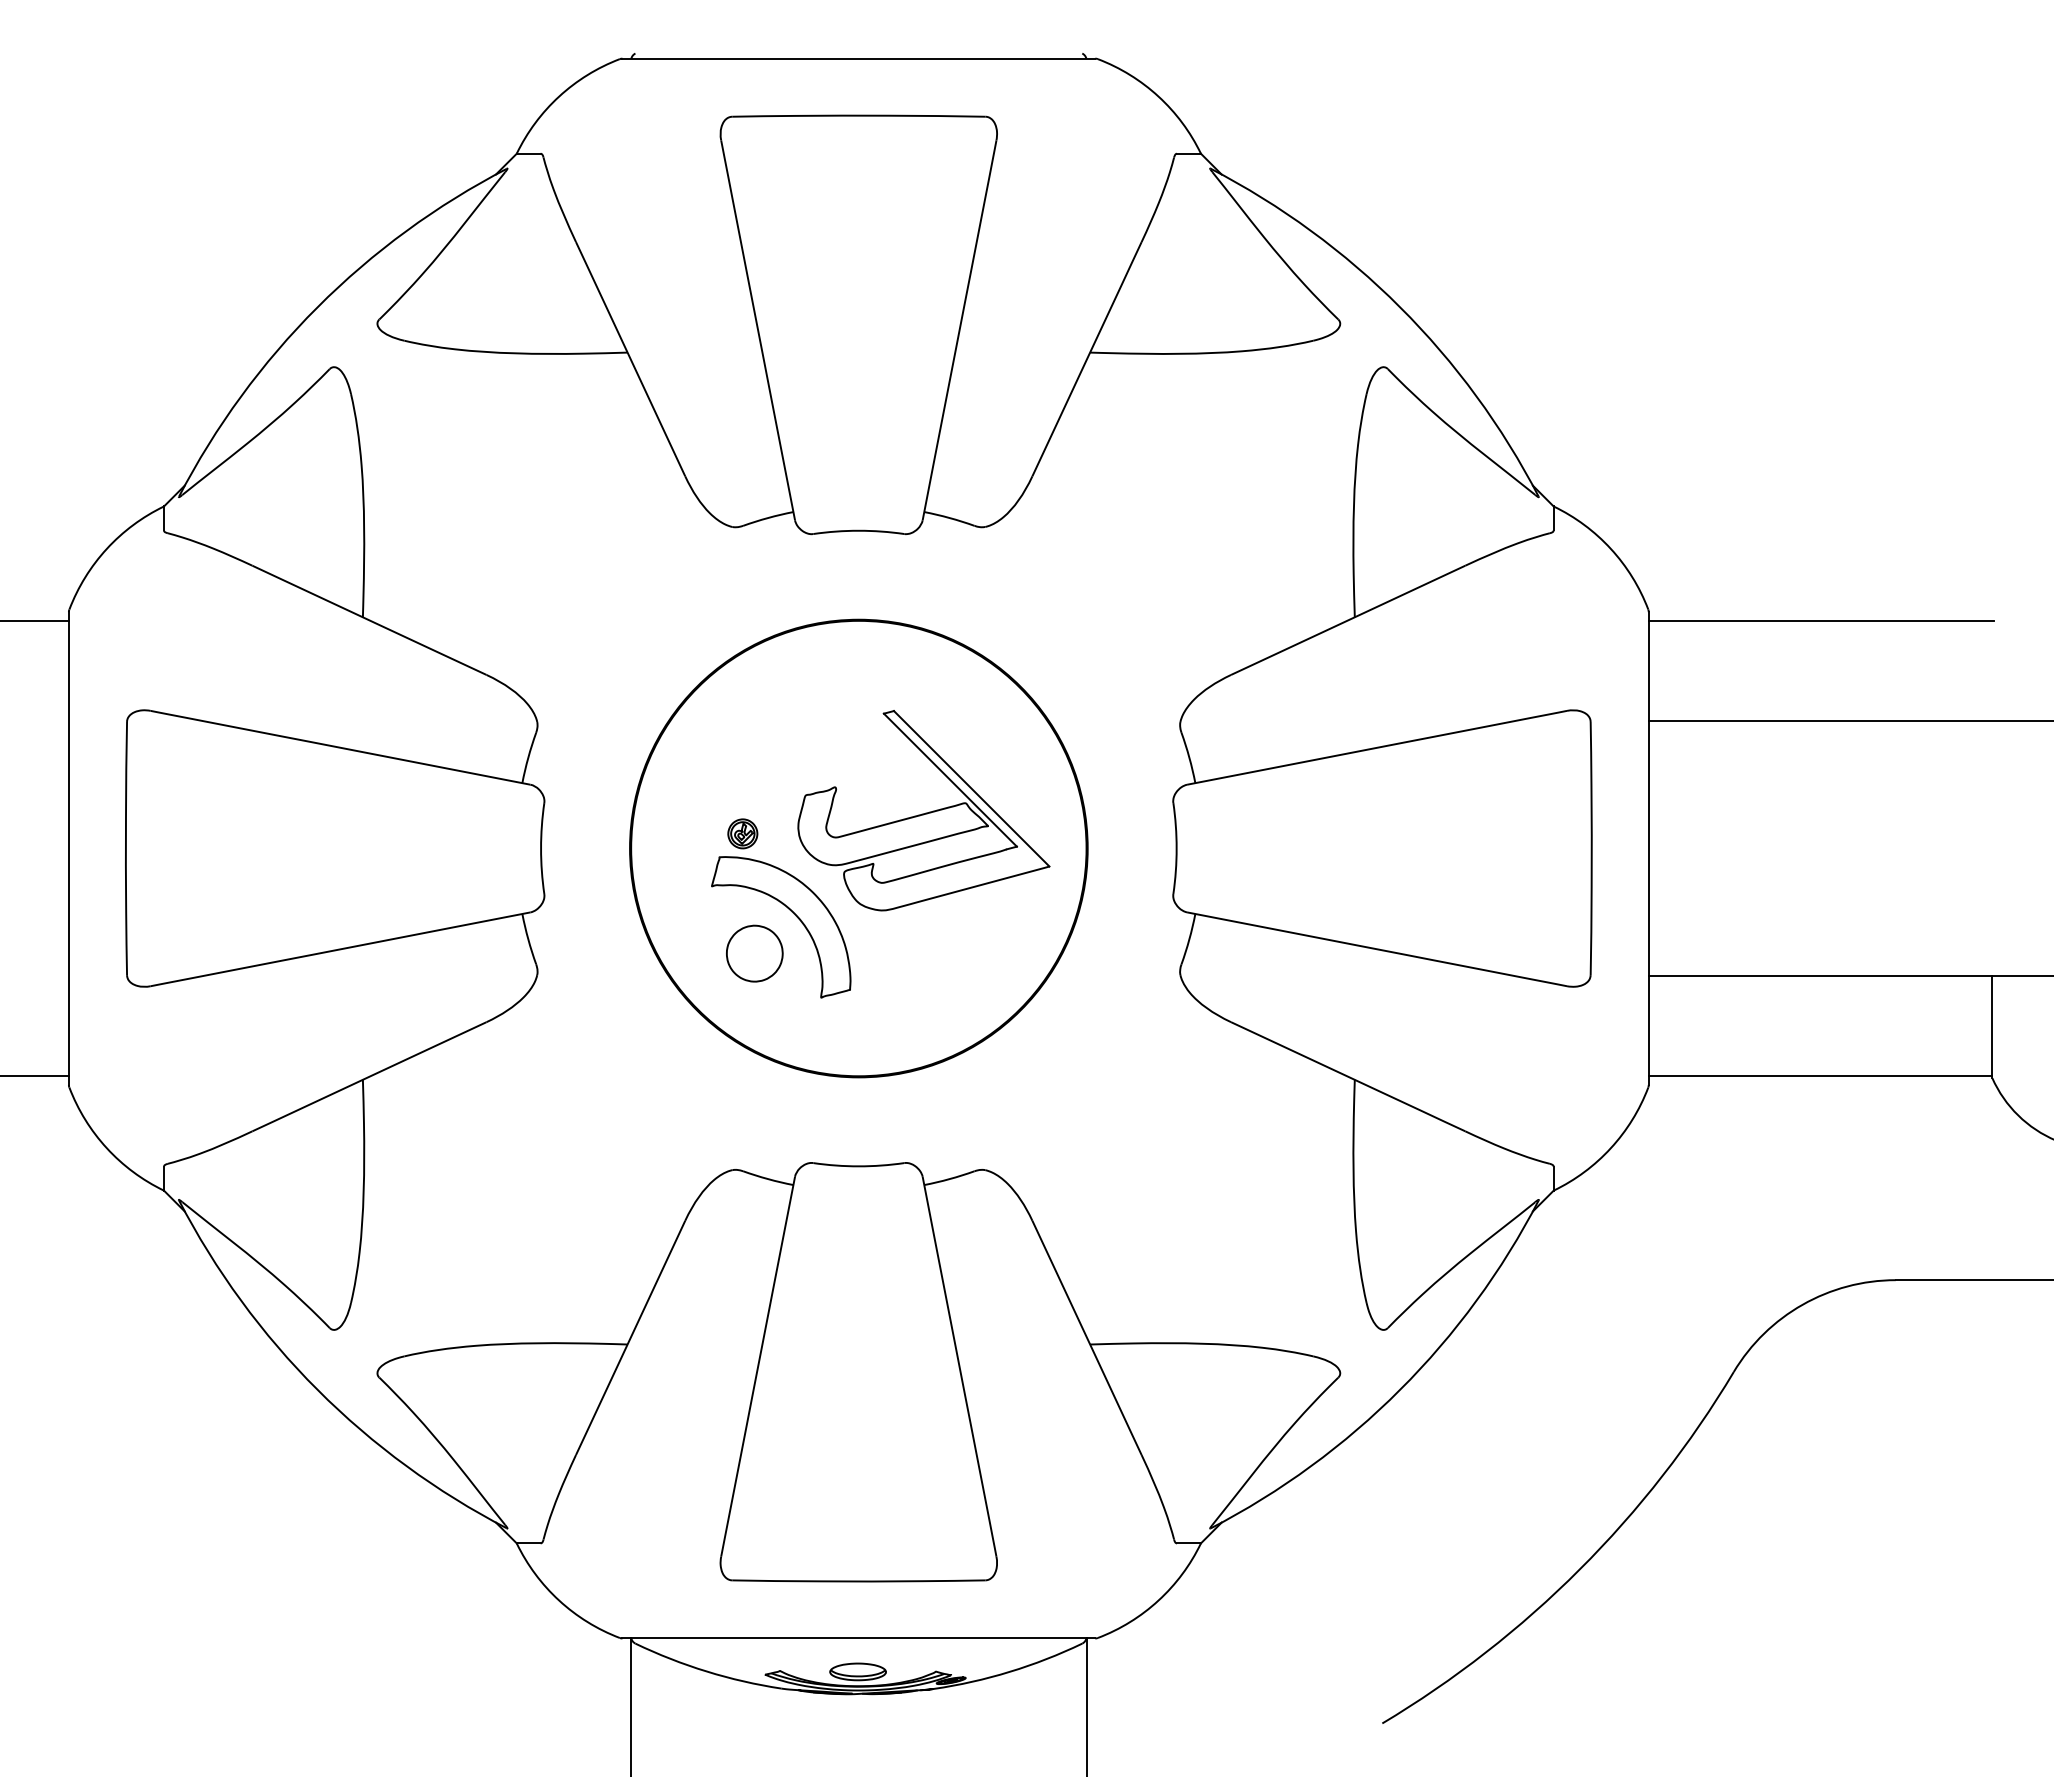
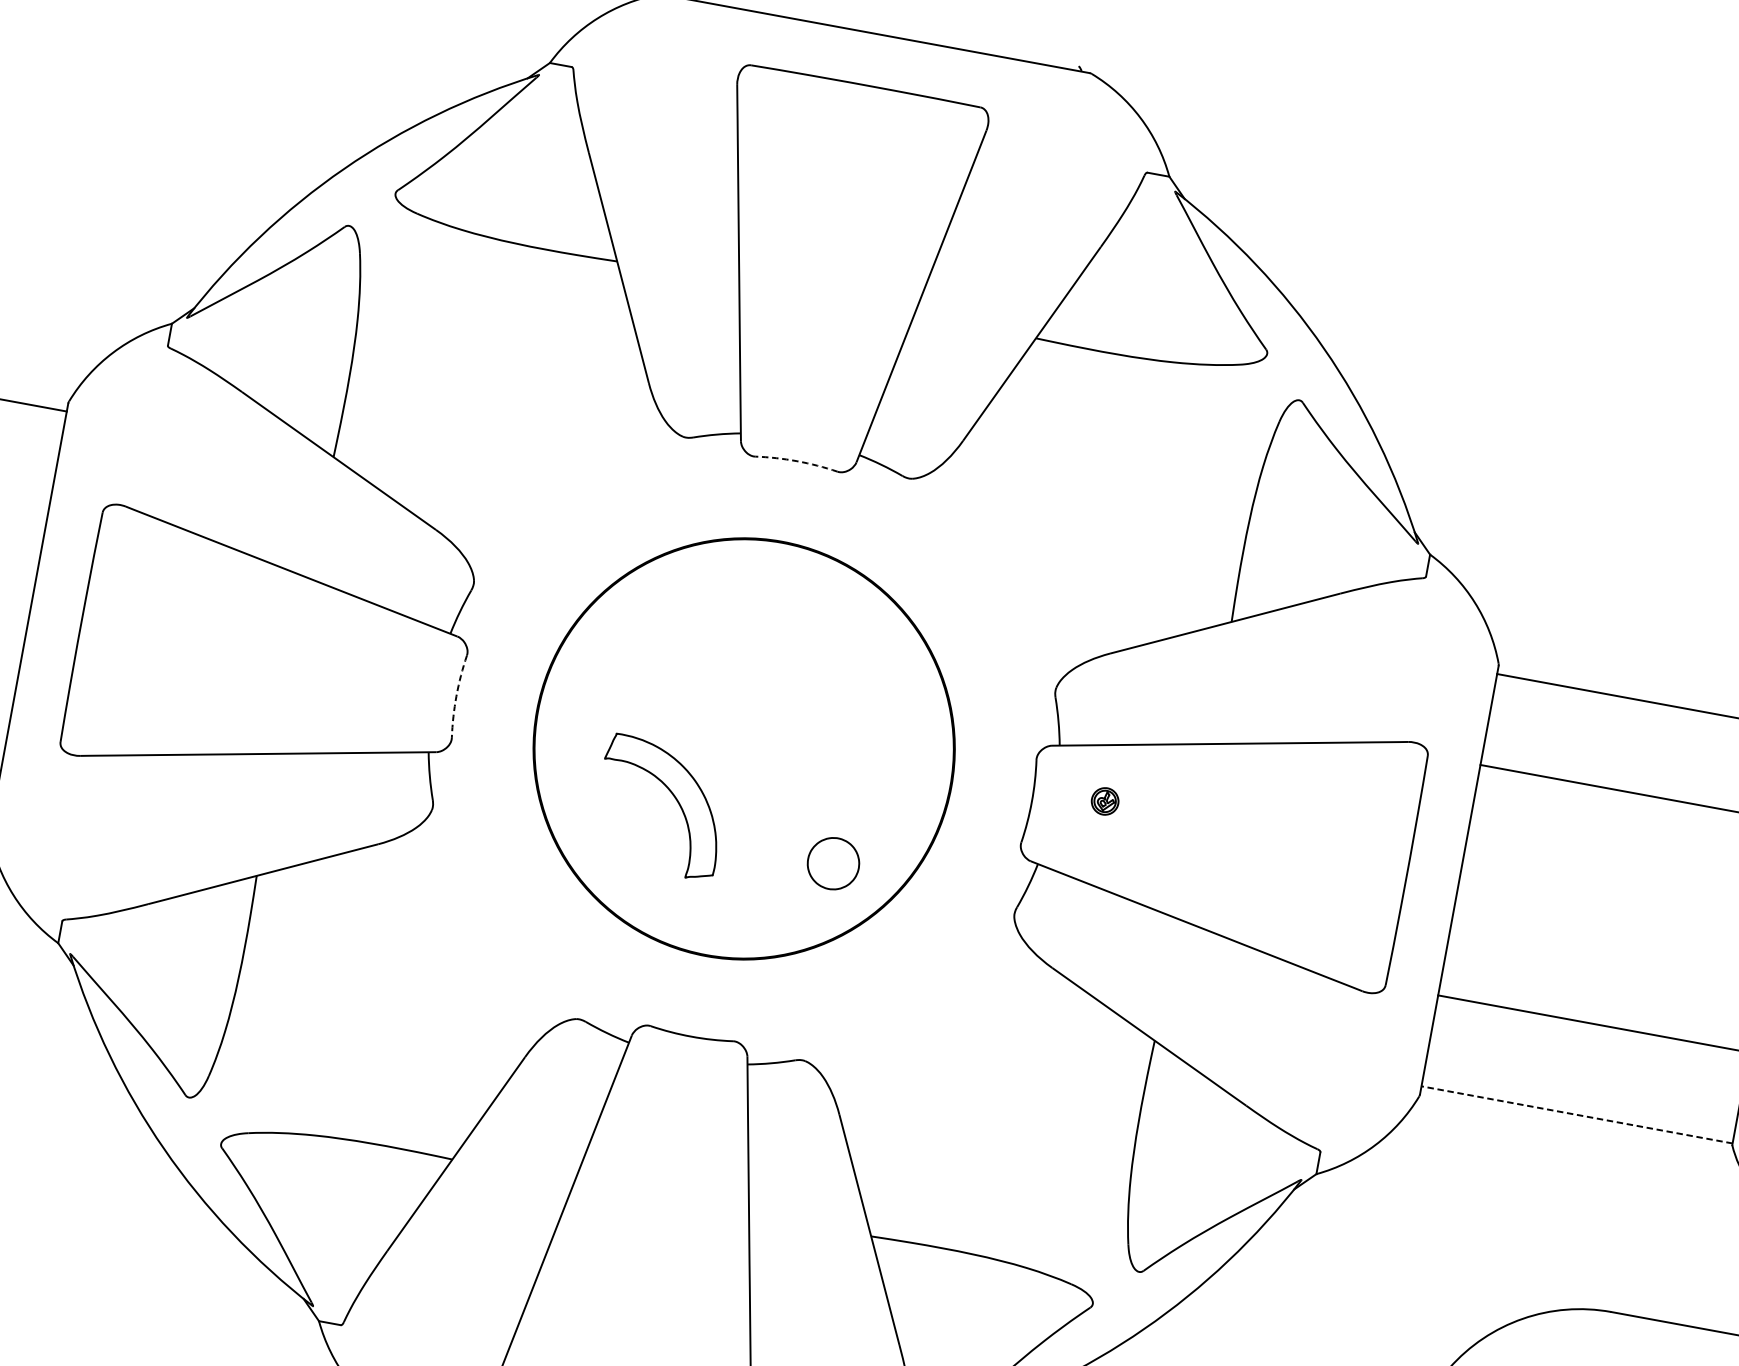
arc: (858, 530) -> (796, 460), solid -> dashed
part: (923, 810) -> (809, 725), removed
part: (742, 833) -> (1104, 801), moved
arc: (541, 848) -> (456, 696), solid -> dashed
part: (754, 953) -> (833, 863), moved
line: (1820, 1076) -> (1576, 1115), solid -> dashed

